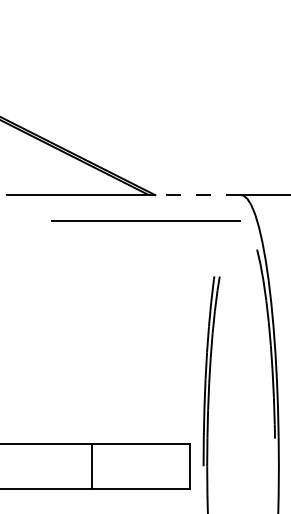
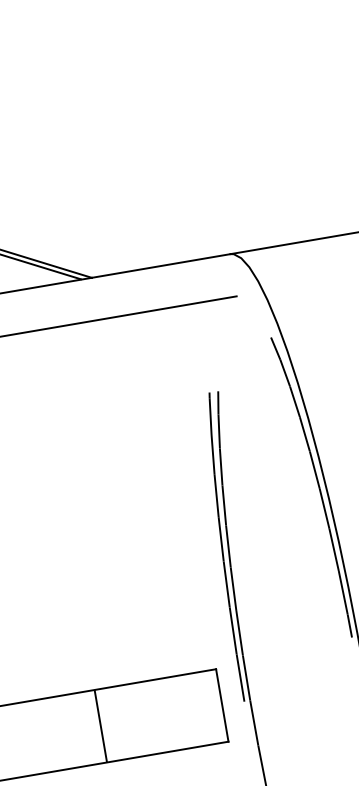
line: (198, 195) -> (161, 266), dashed -> solid
line: (91, 465) -> (100, 725), moved

